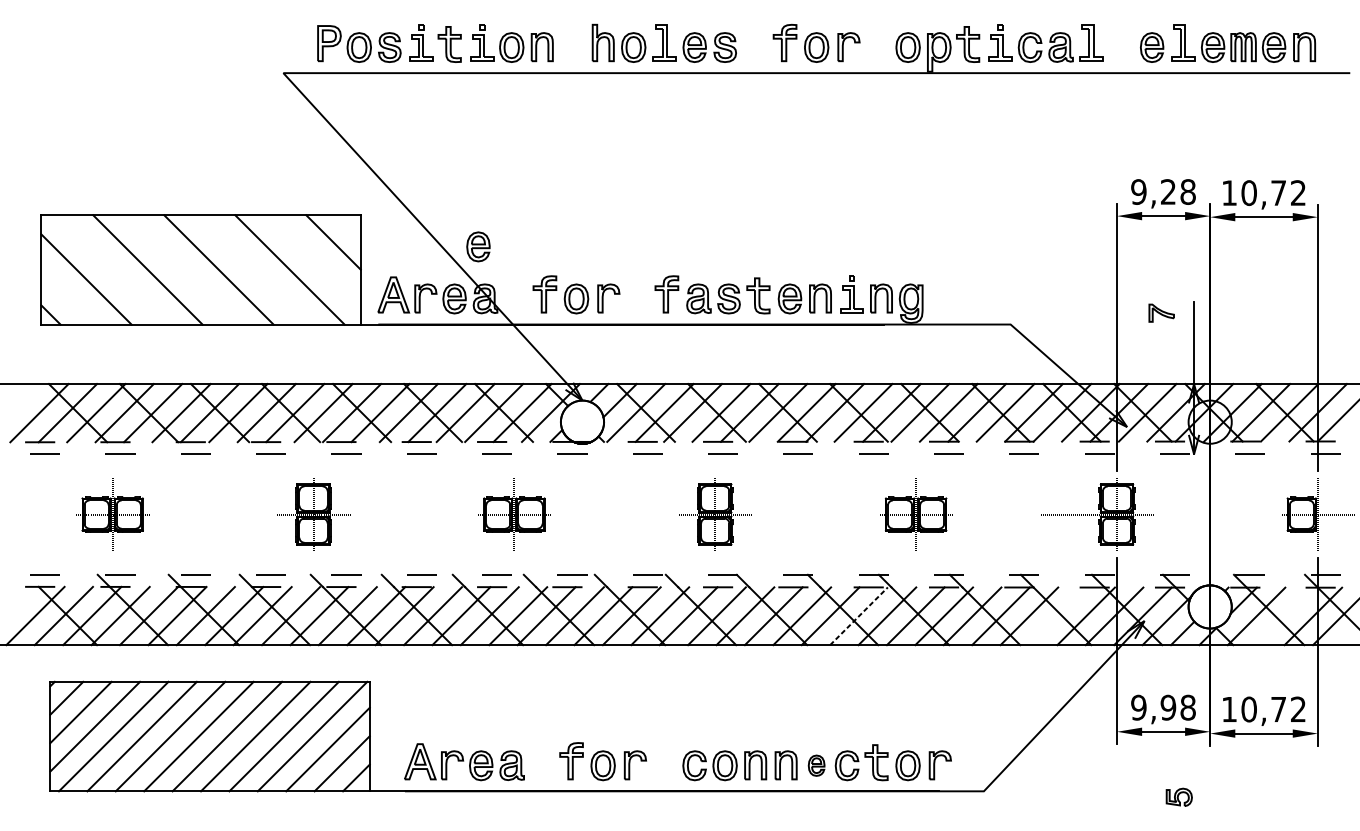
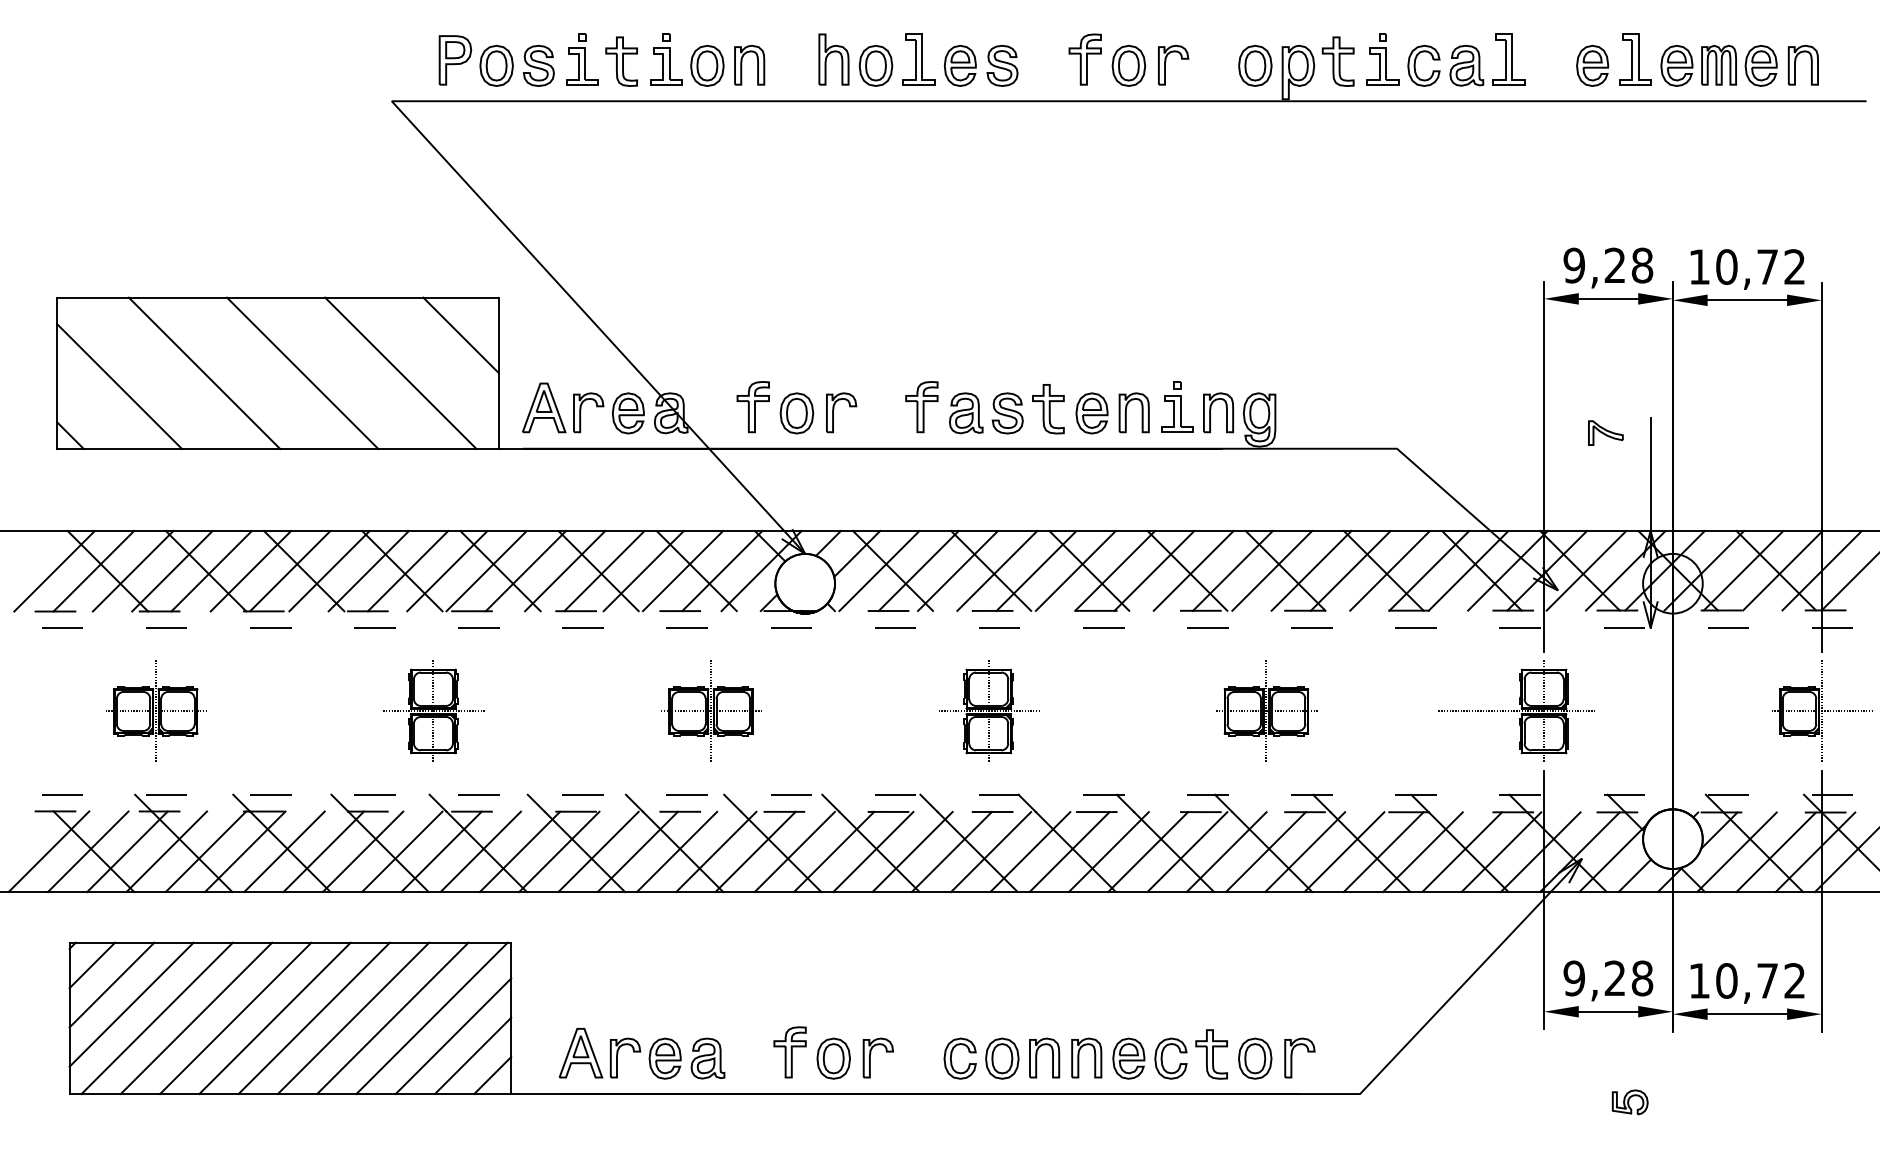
part: (477, 246) -> (660, 341), removed
line: (859, 615) -> (1187, 851), dashed -> solid
line: (1057, 615) -> (1462, 851), added
line: (1284, 615) -> (1775, 851), added
text: (1167, 707) -> (1614, 978), 9,98 -> 9,28
part: (816, 765) -> (1128, 1058), size x1.43

